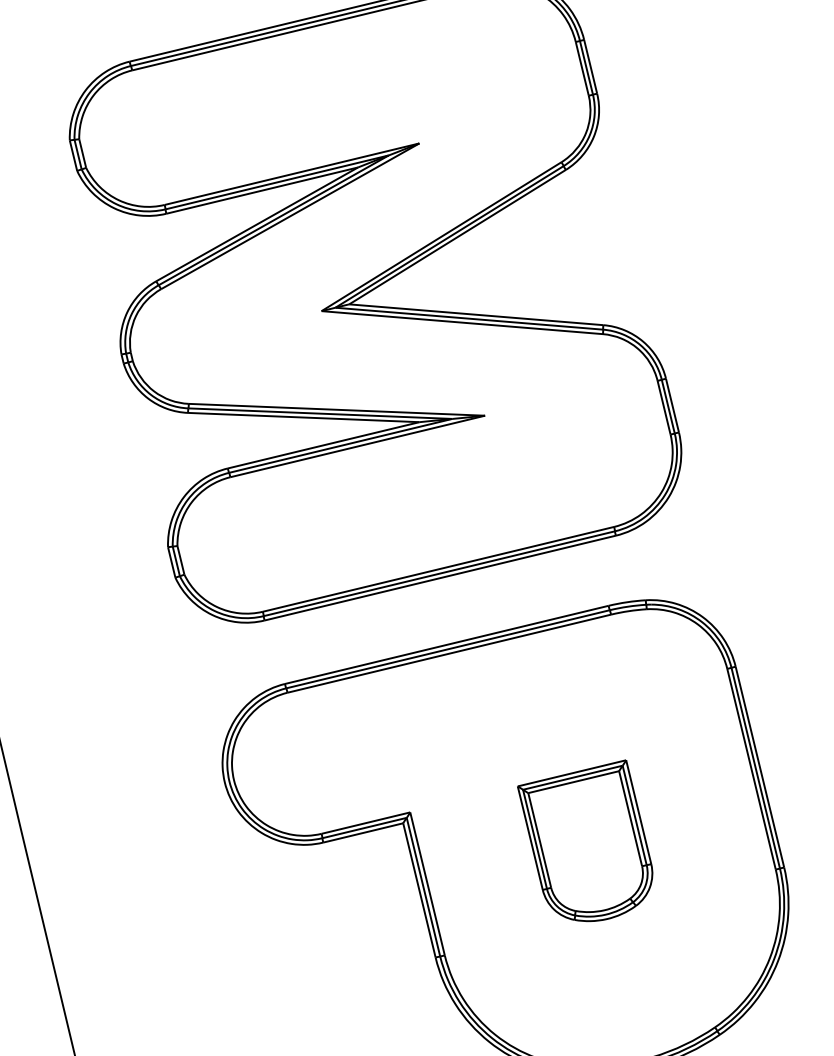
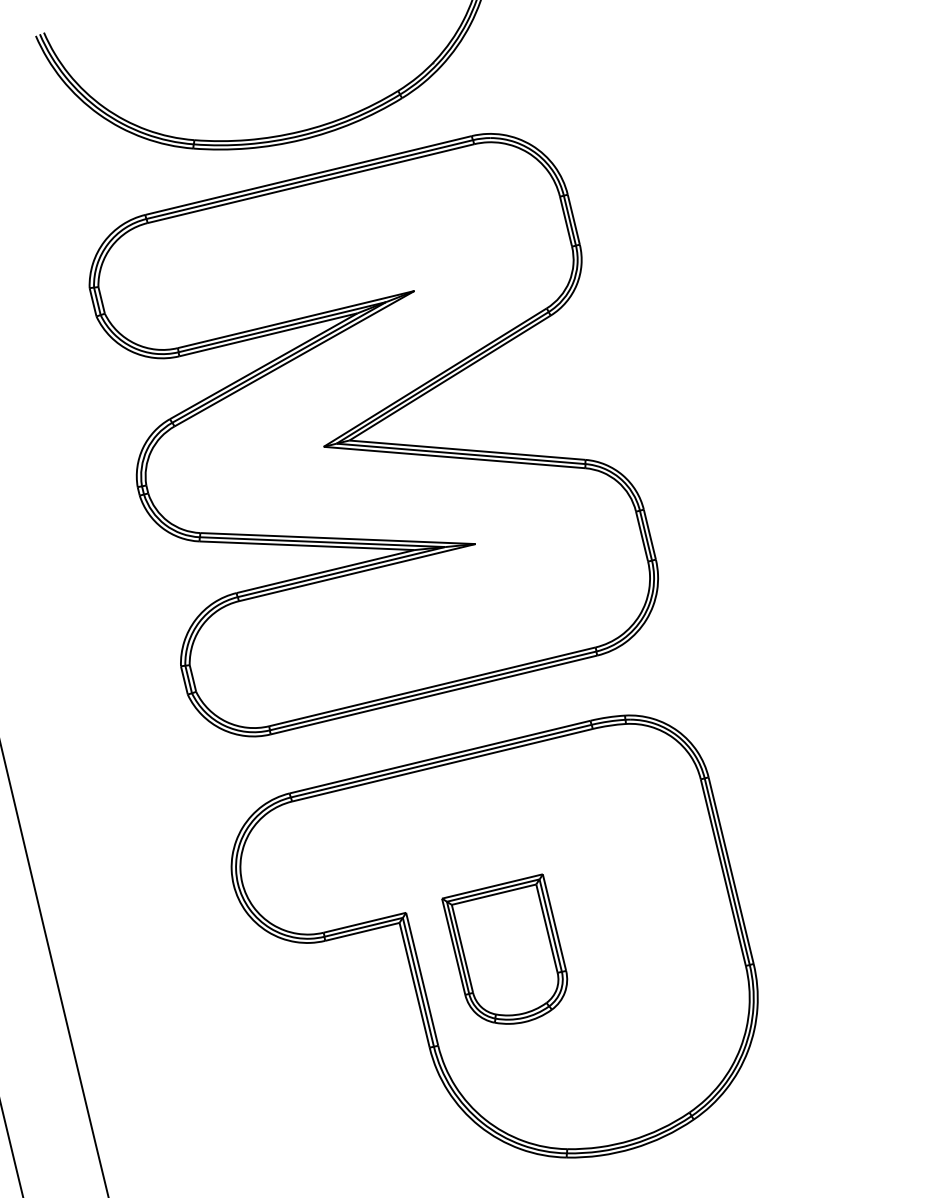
part: (584, 840) -> (504, 948), moved

